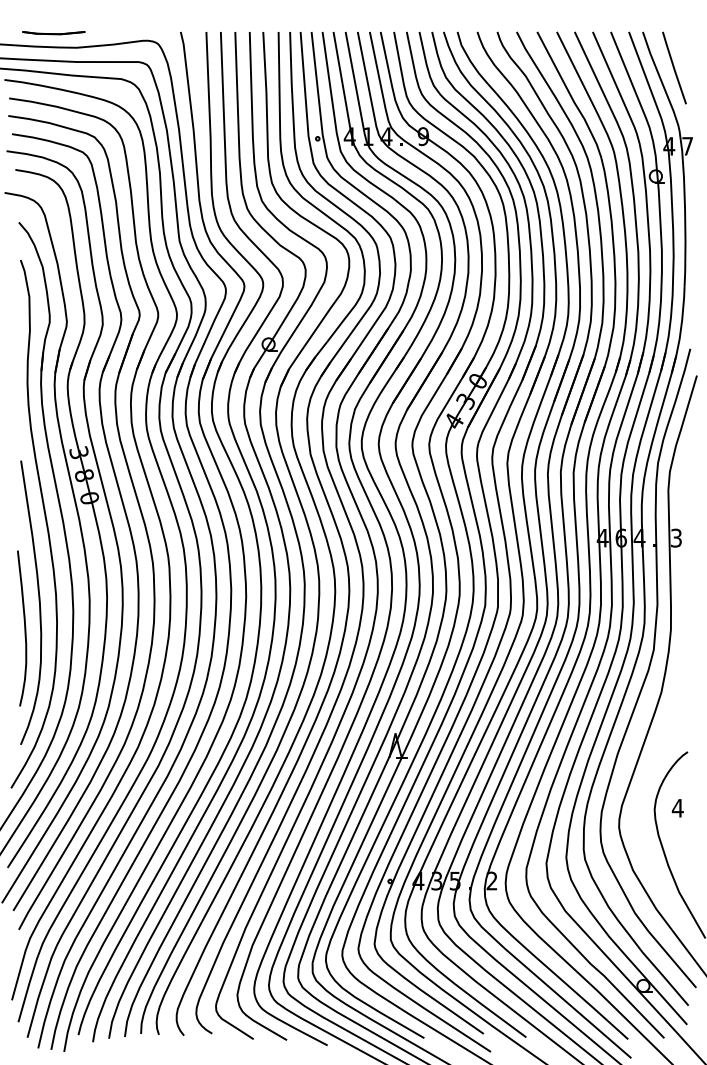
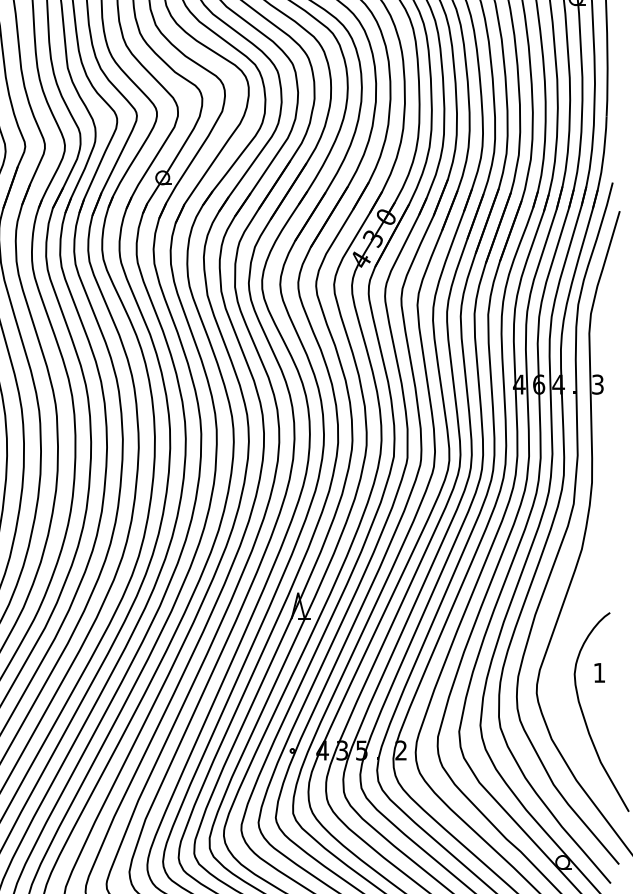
text: (677, 808) -> (599, 673), 4 -> 1

